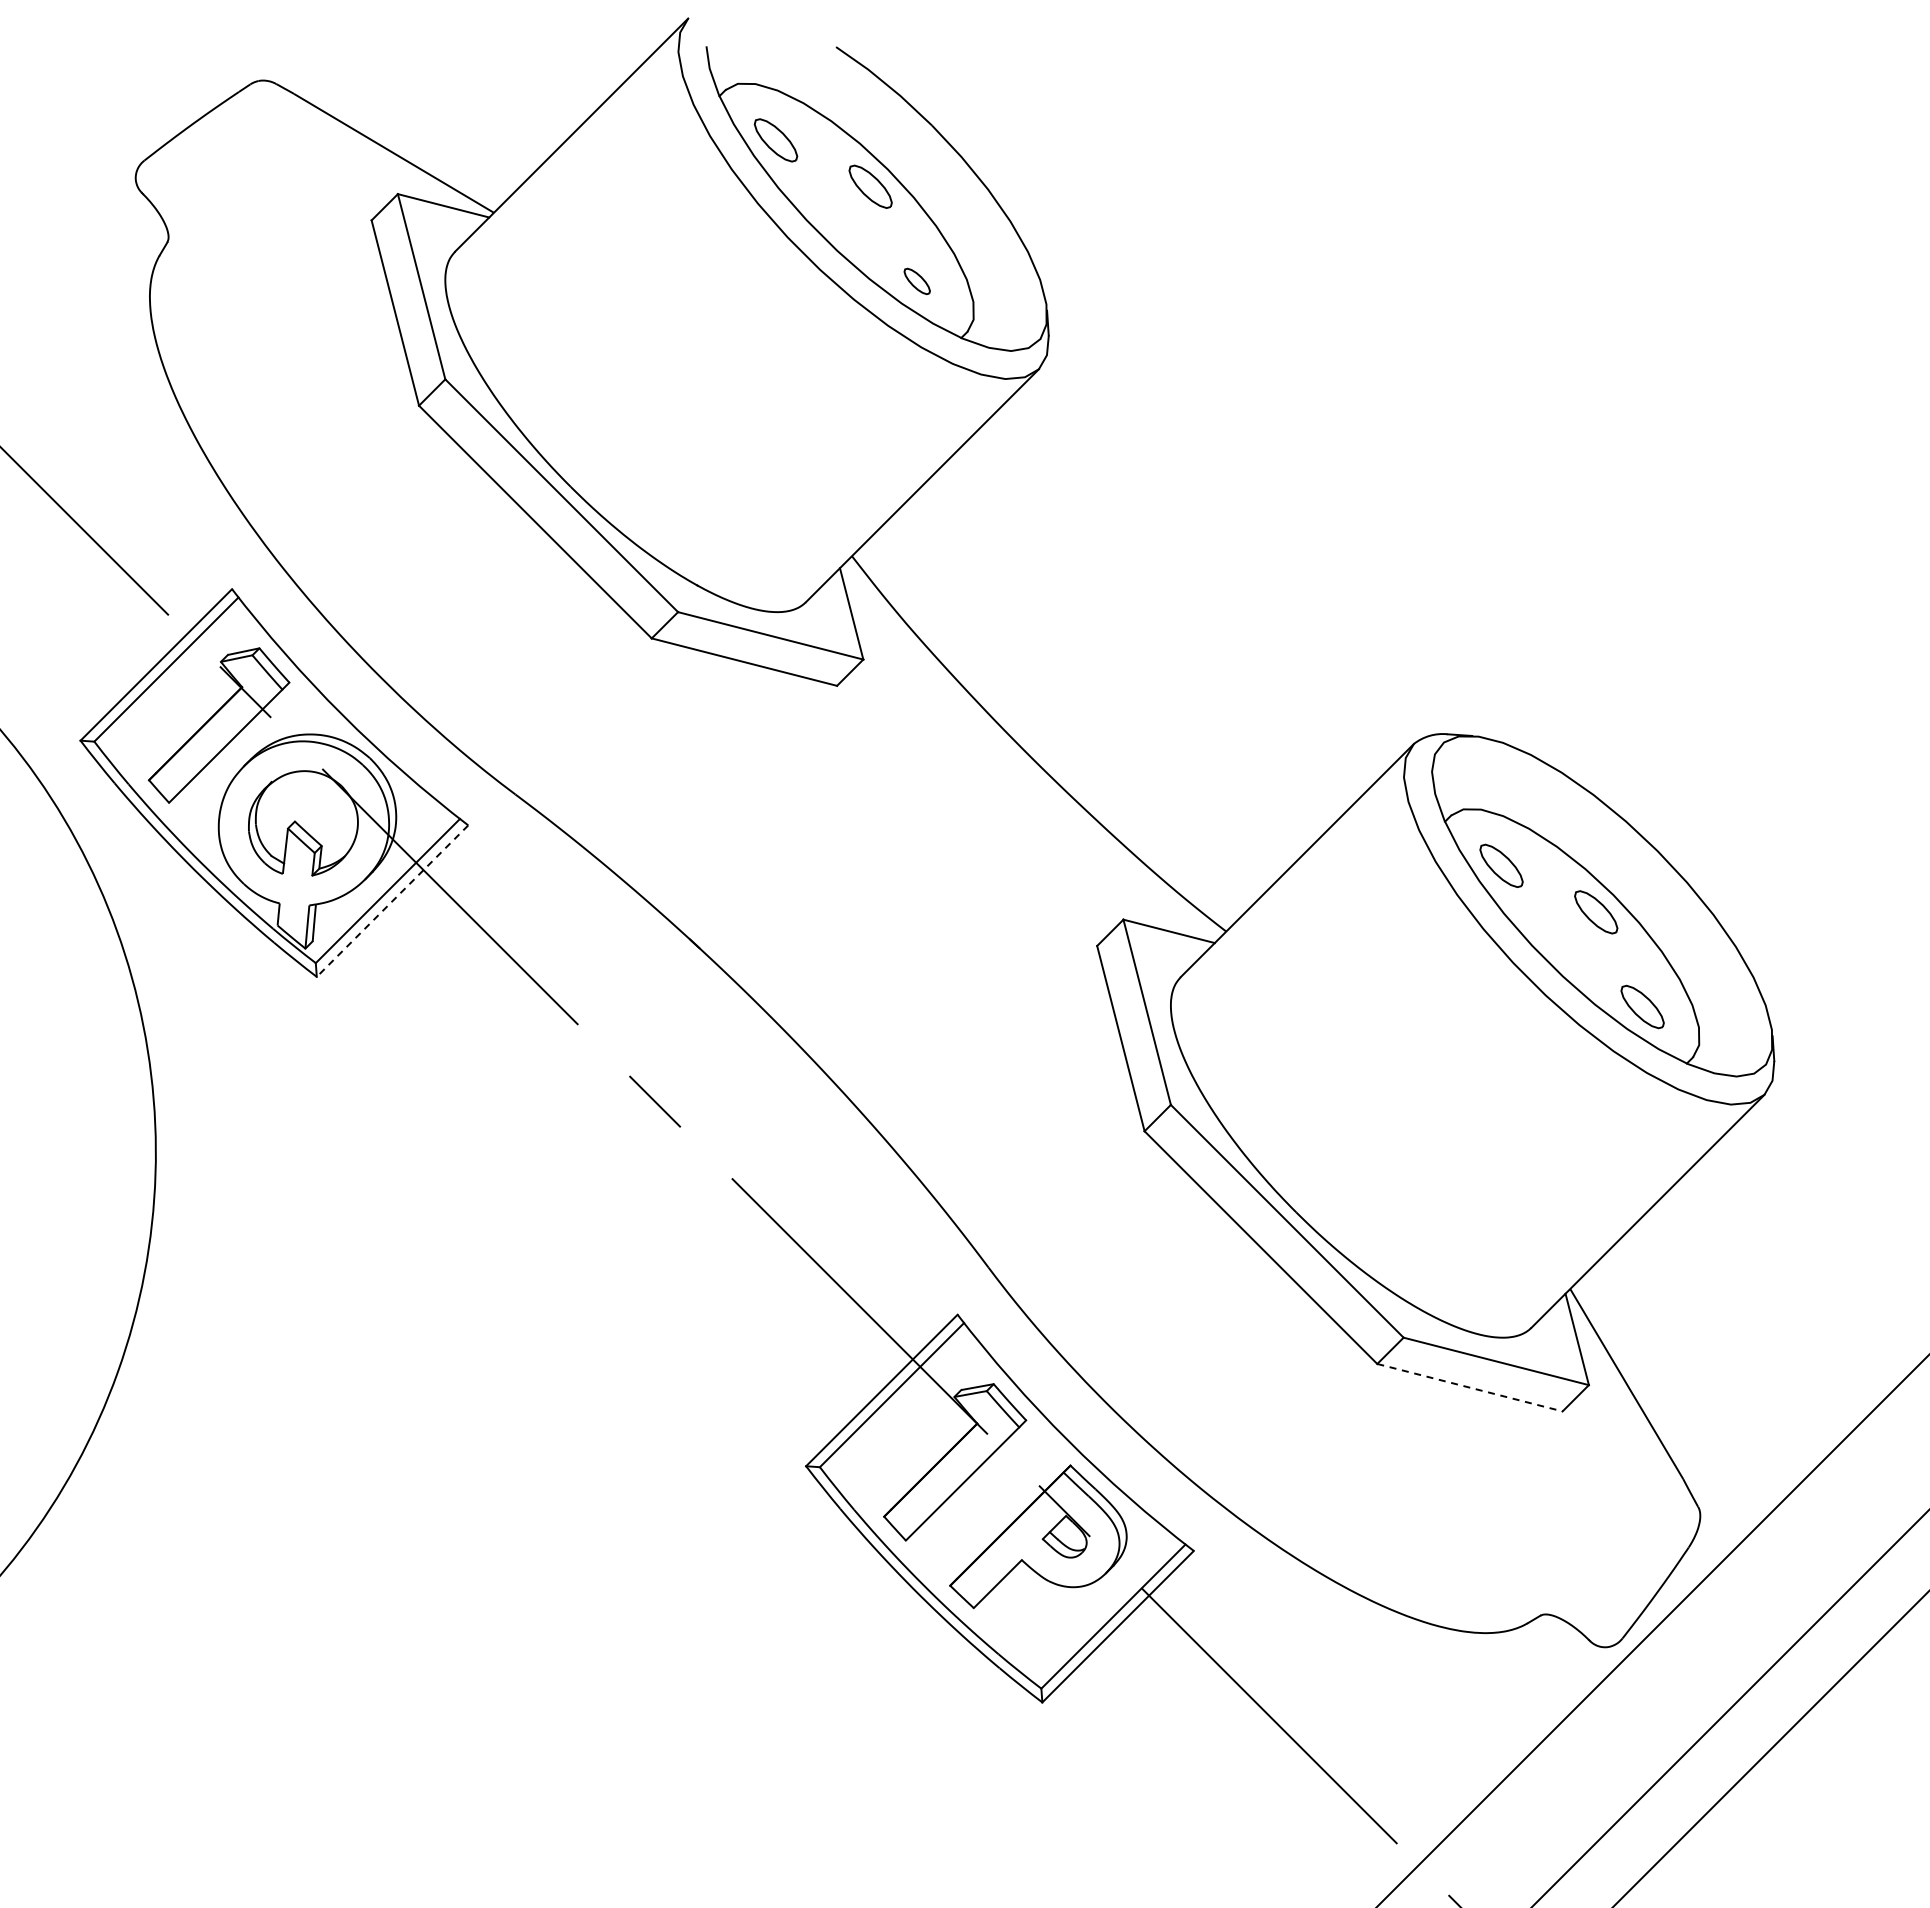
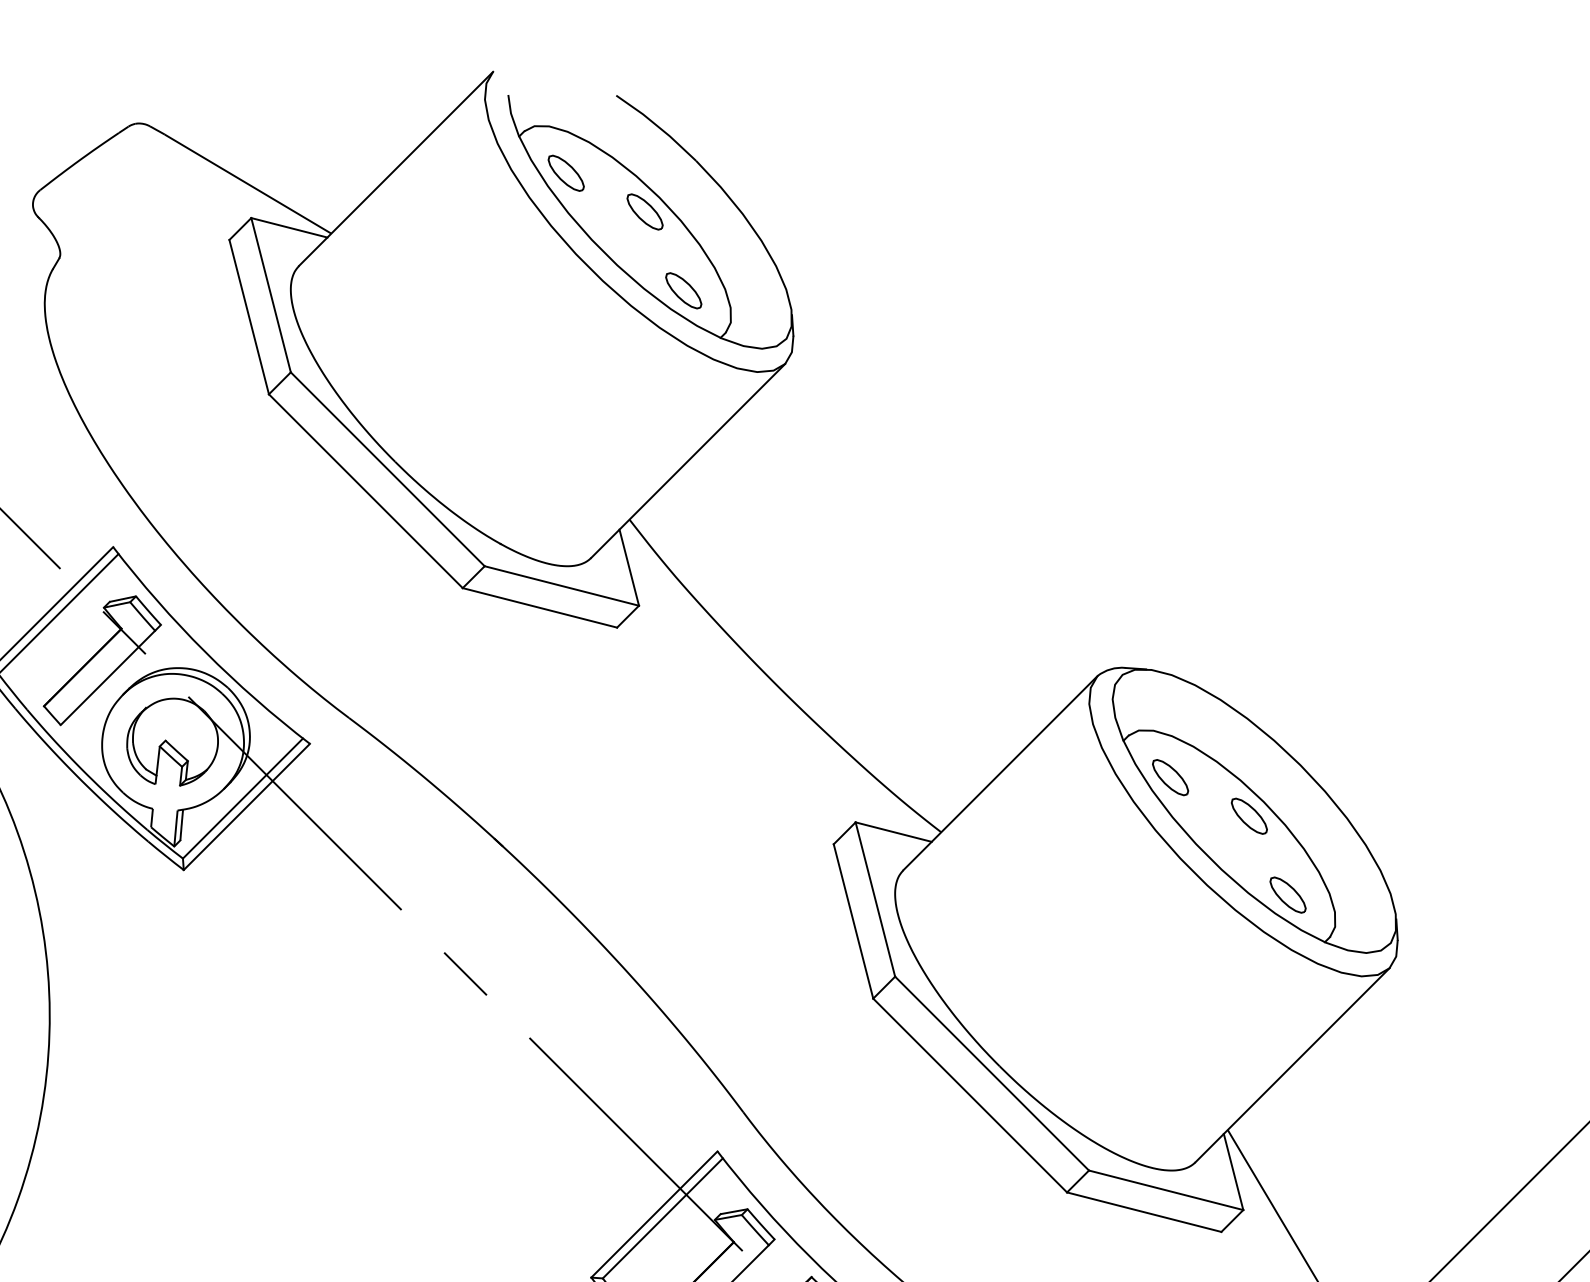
part: (917, 281) -> (684, 290), size x1.67
line: (392, 901) -> (246, 807), dashed -> solid
line: (1469, 1387) -> (1143, 1212), dashed -> solid

